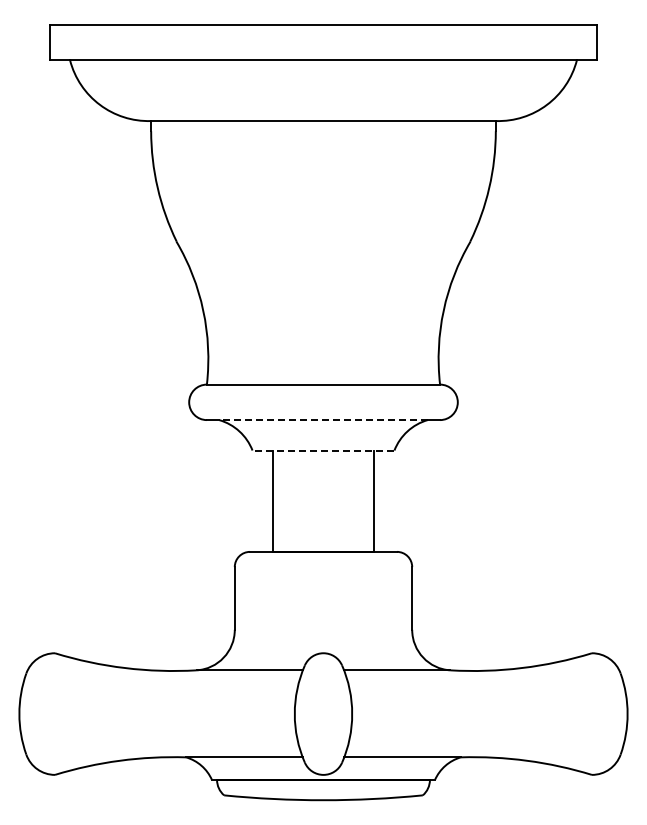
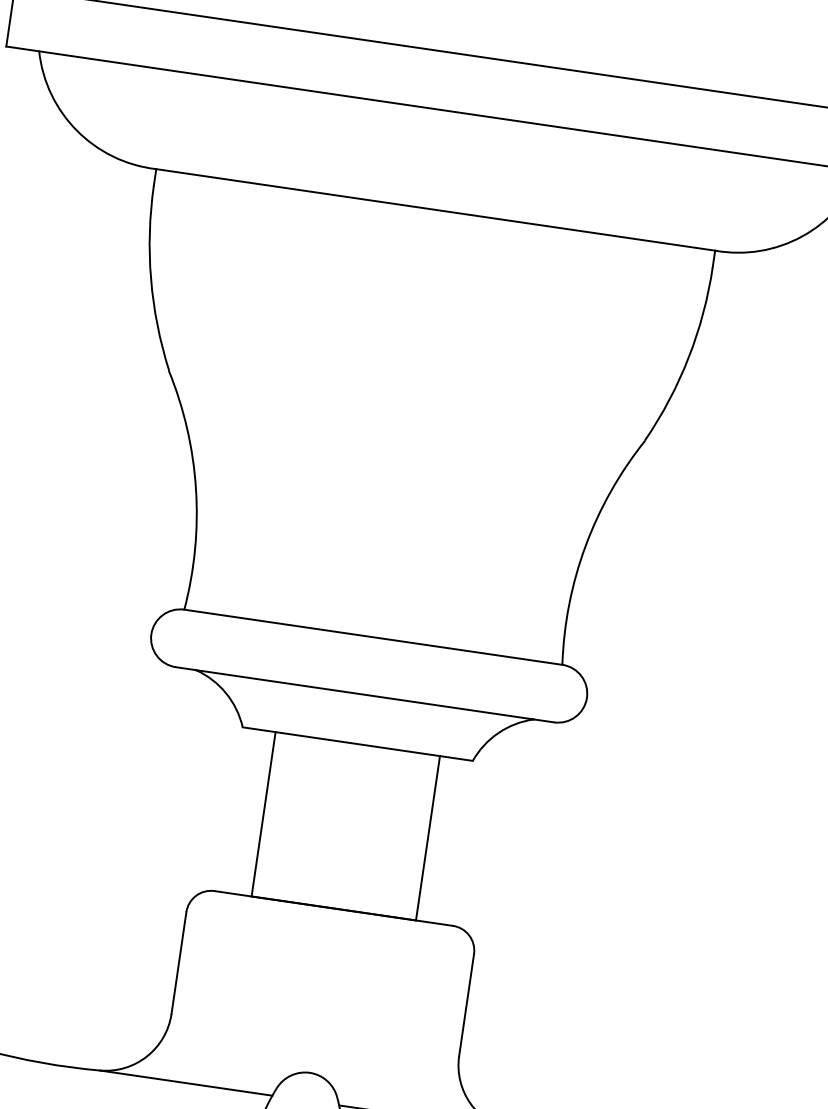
line: (323, 420) -> (364, 695), dashed -> solid
line: (323, 450) -> (357, 744), dashed -> solid

